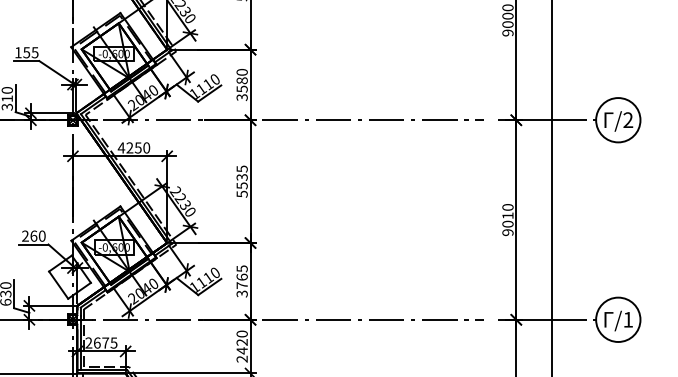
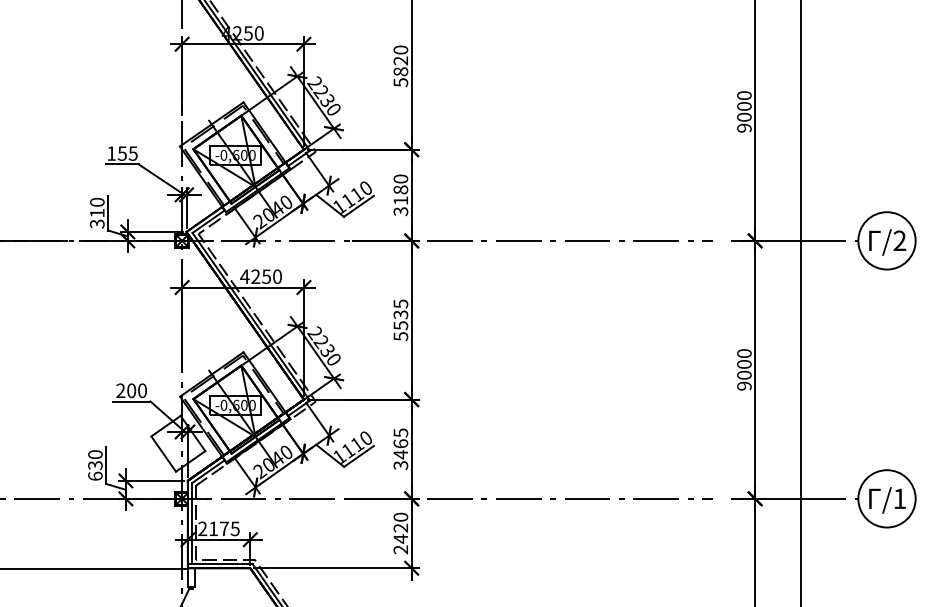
text: (241, 88) -> (400, 200), 3580 -> 3180
text: (508, 215) -> (744, 364), 9010 -> 9000
text: (33, 235) -> (131, 390), 260 -> 200
text: (241, 285) -> (400, 454), 3765 -> 3465
text: (97, 342) -> (213, 528), 2675 -> 2175

